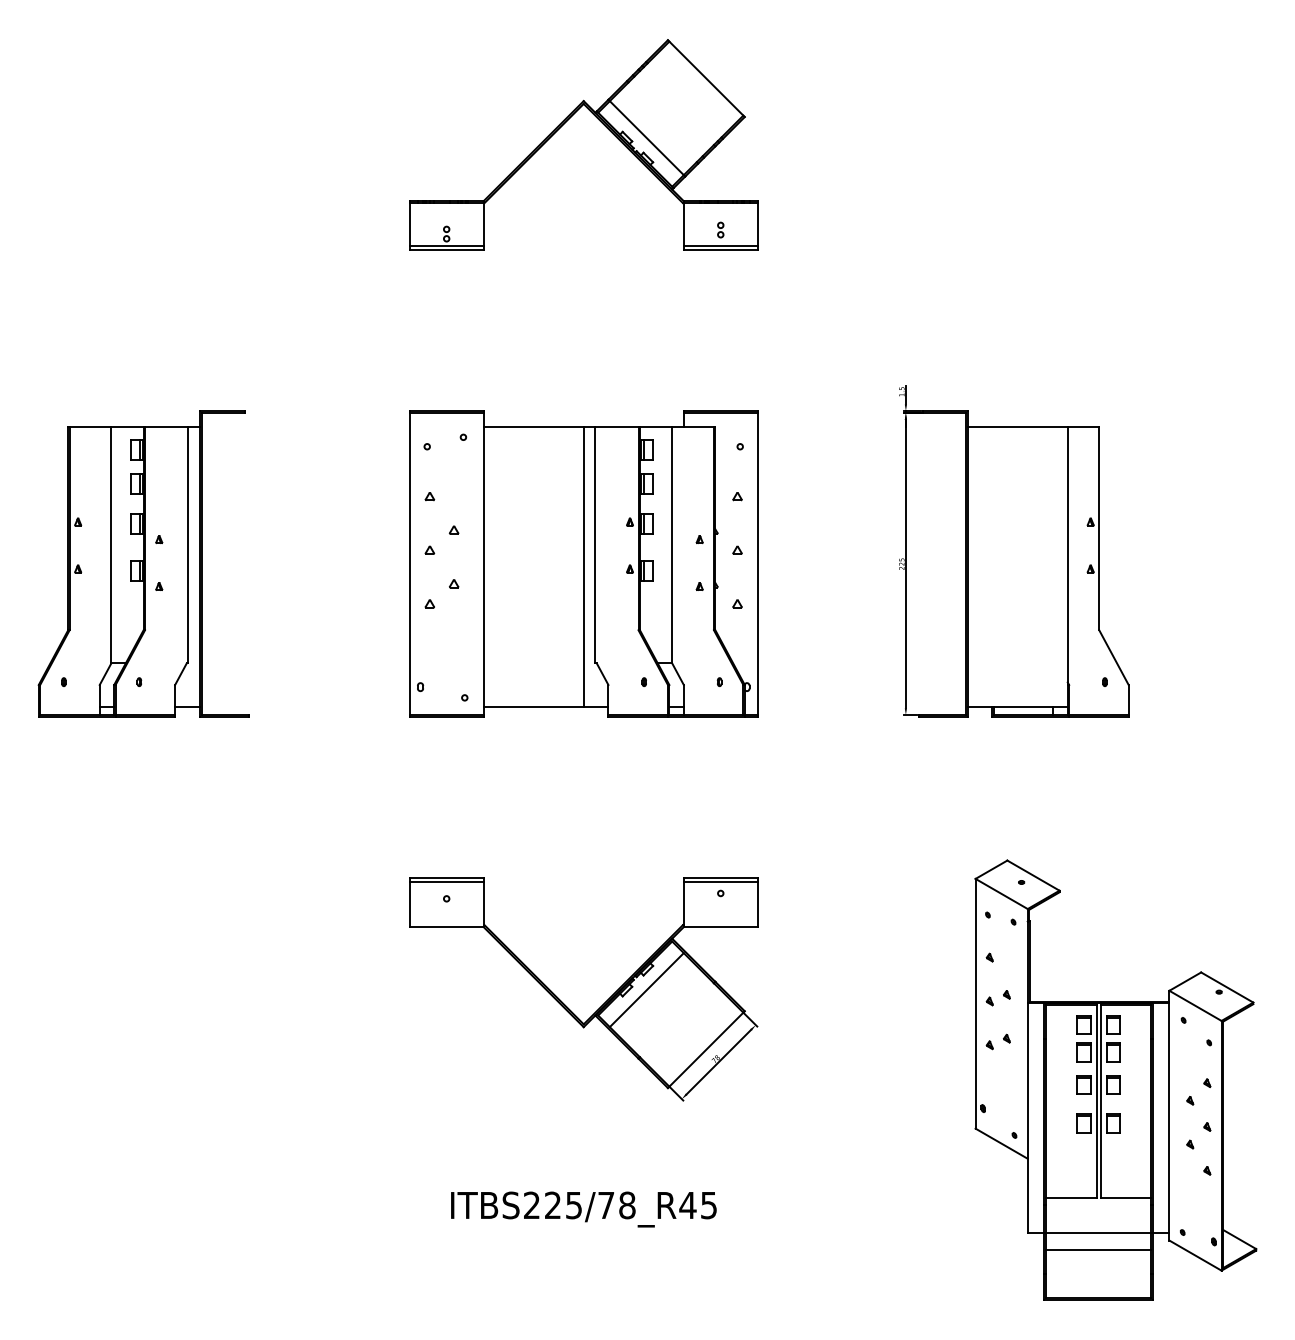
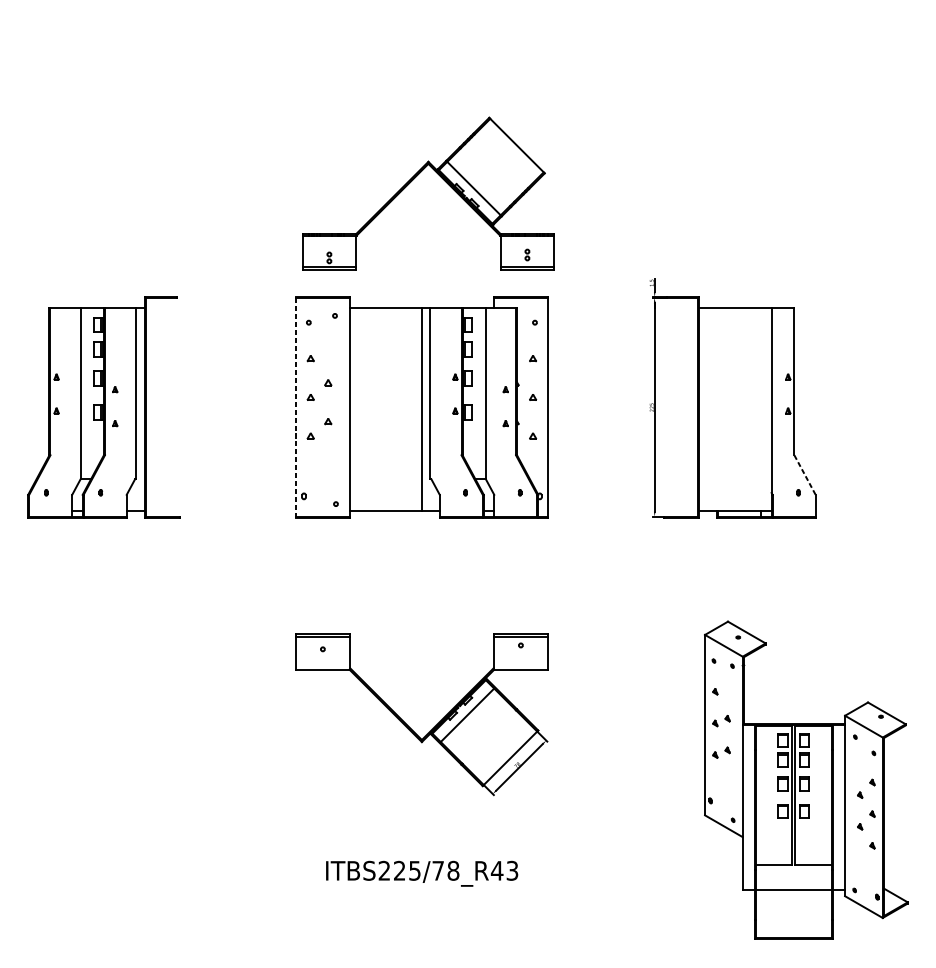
part: (564, 124) -> (414, 178), moved
line: (409, 564) -> (296, 407), solid -> dashed
line: (1114, 658) -> (805, 475), solid -> dashed
text: (708, 1204) -> (512, 870), ITBS225/78_R45 -> ITBS225/78_R43
line: (1098, 1249) -> (793, 902), removed

